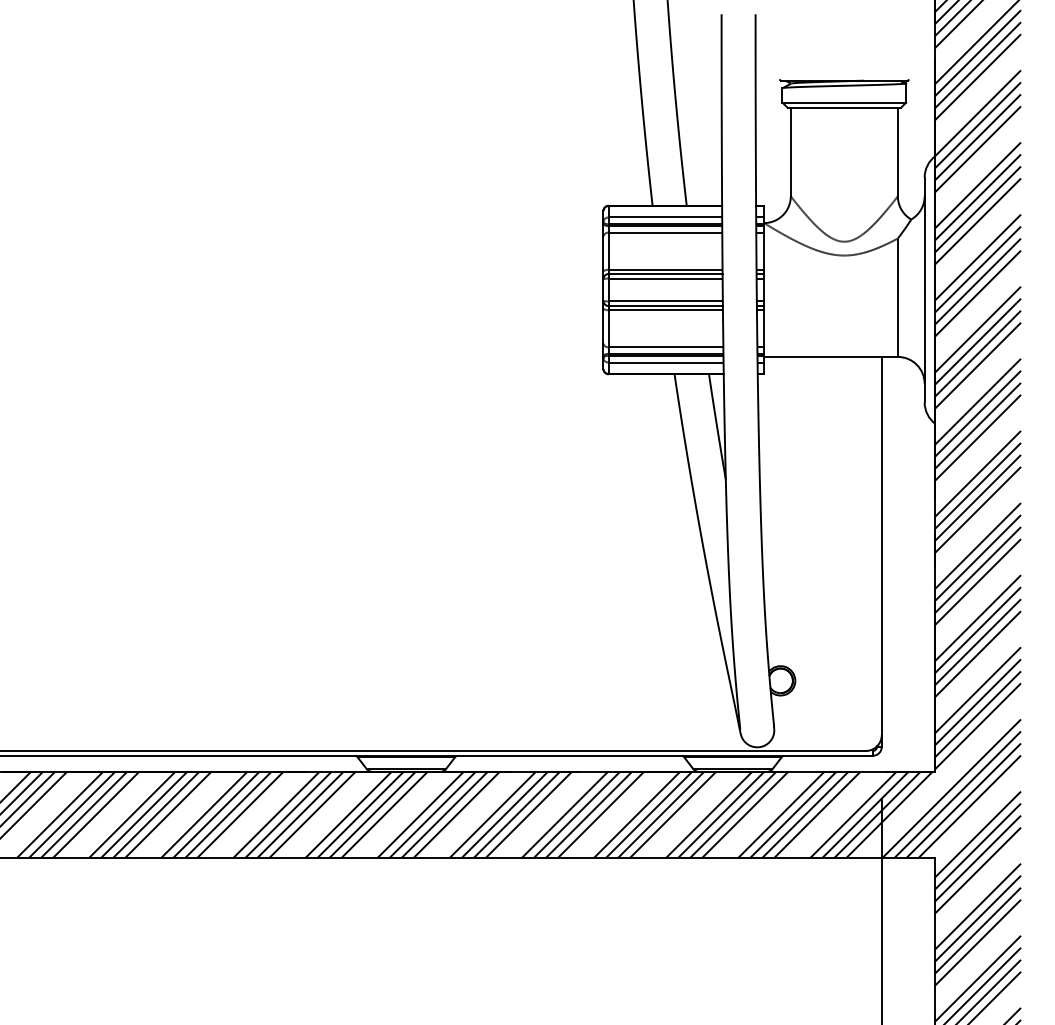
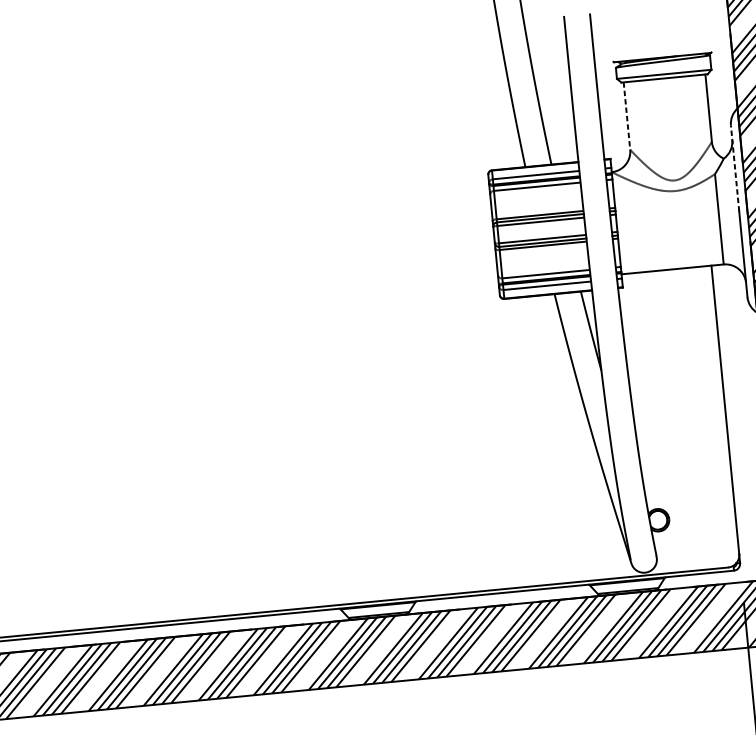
line: (790, 152) -> (626, 116), solid -> dashed
line: (924, 233) -> (734, 168), solid -> dashed

